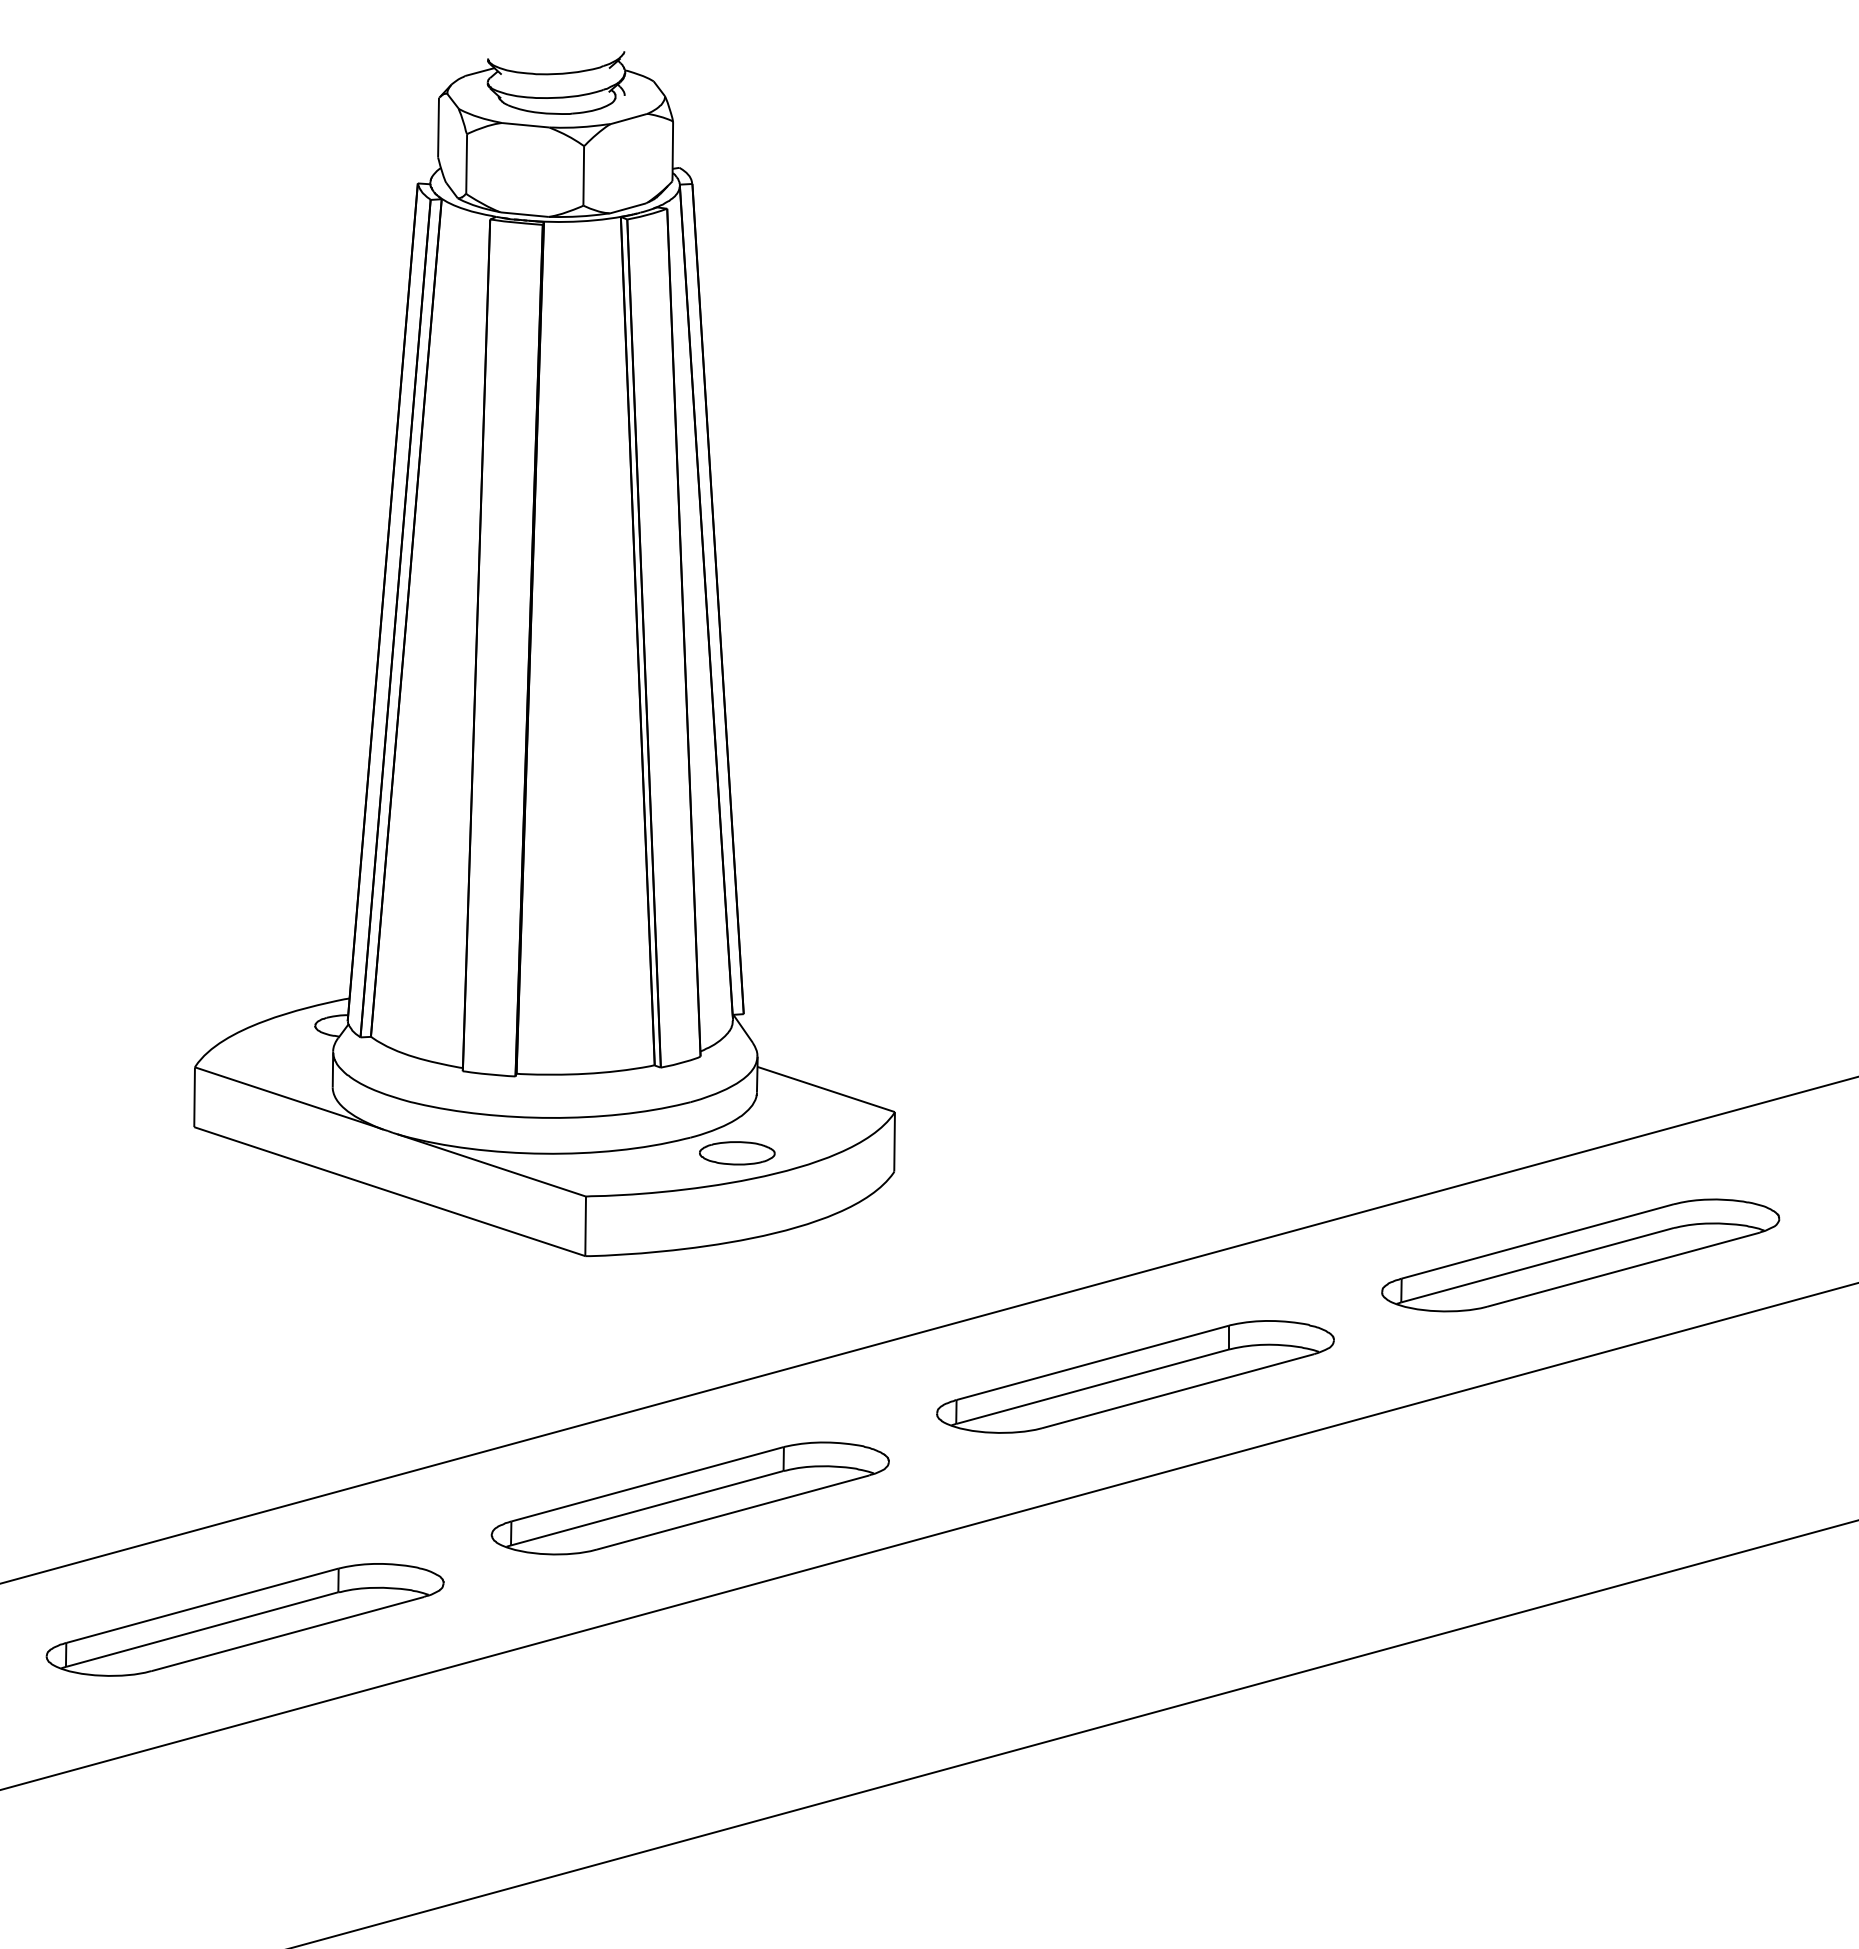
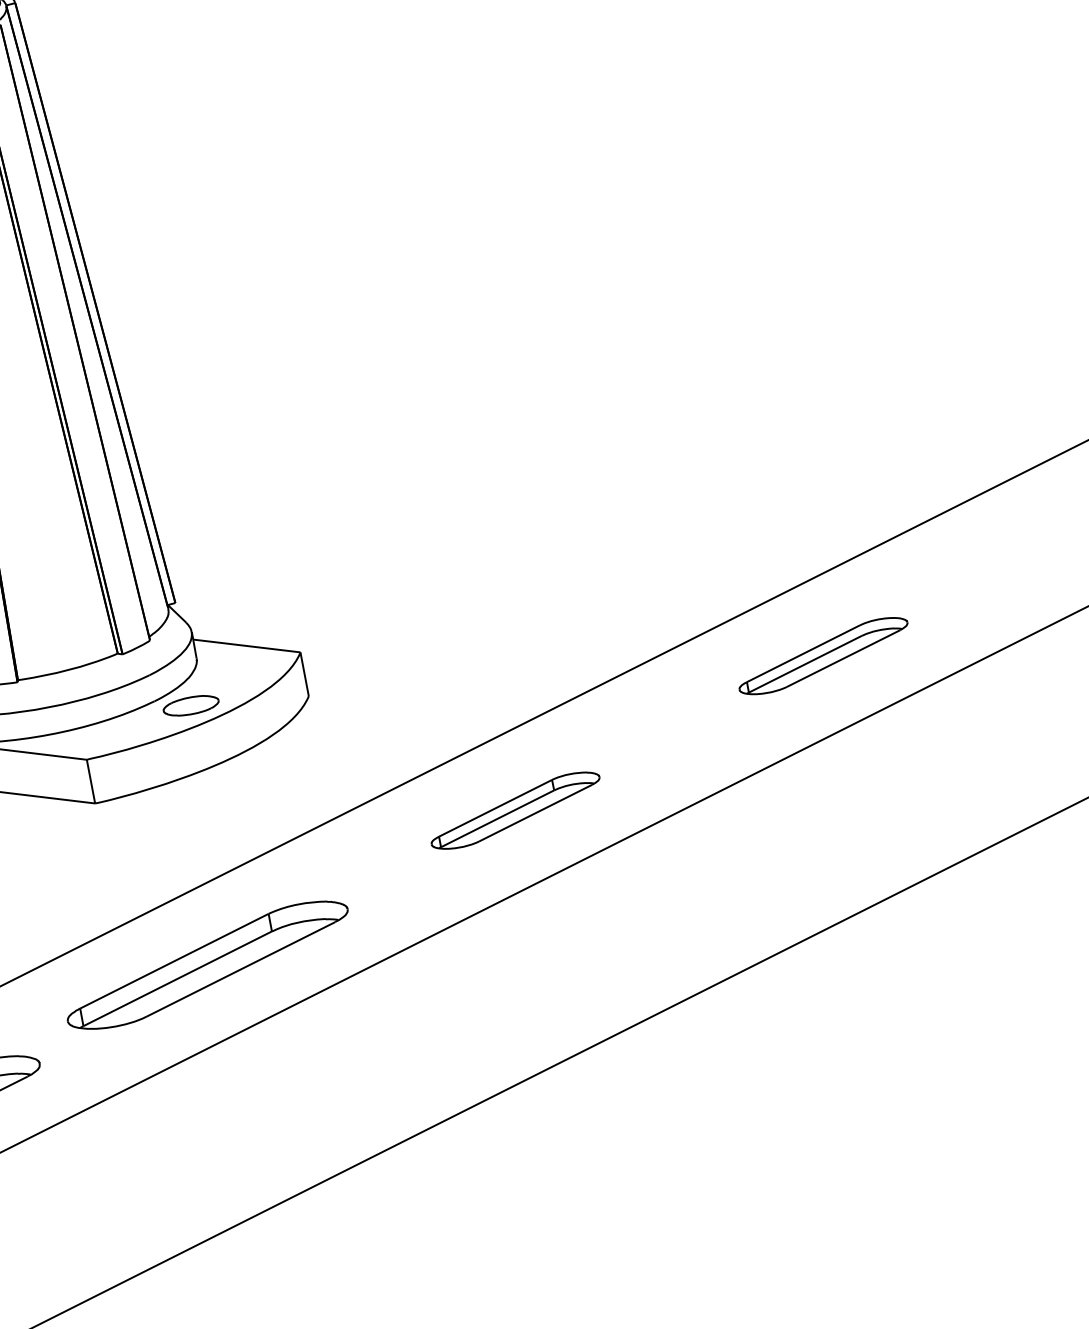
part: (1580, 1255) -> (823, 656), size x0.6
part: (1135, 1376) -> (515, 810), size x0.6

